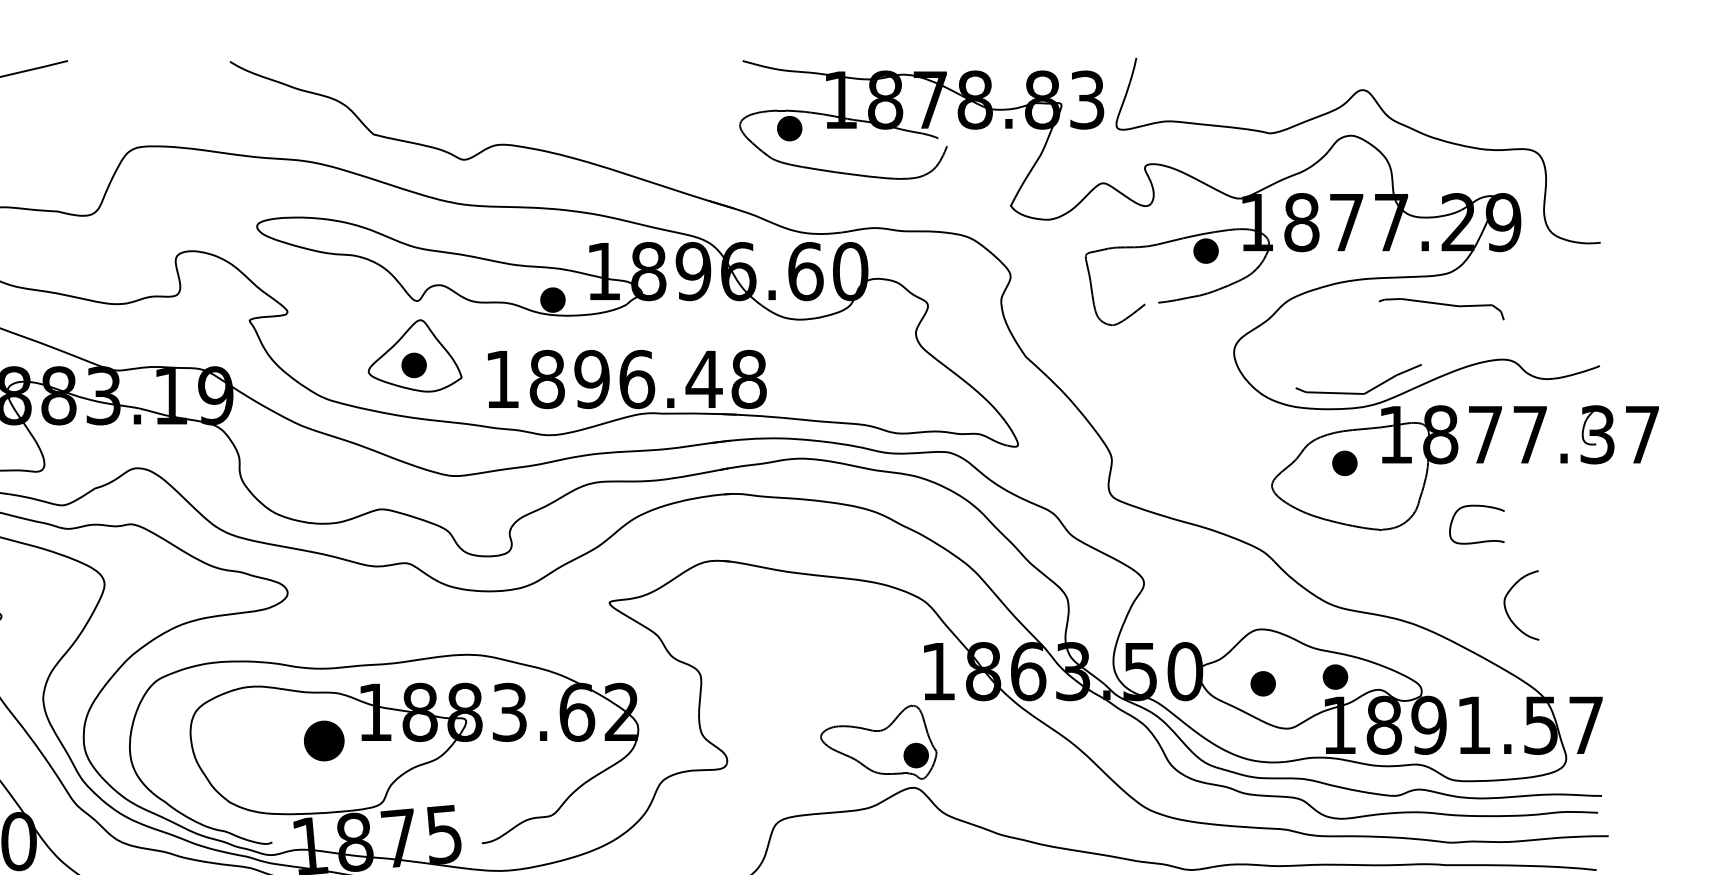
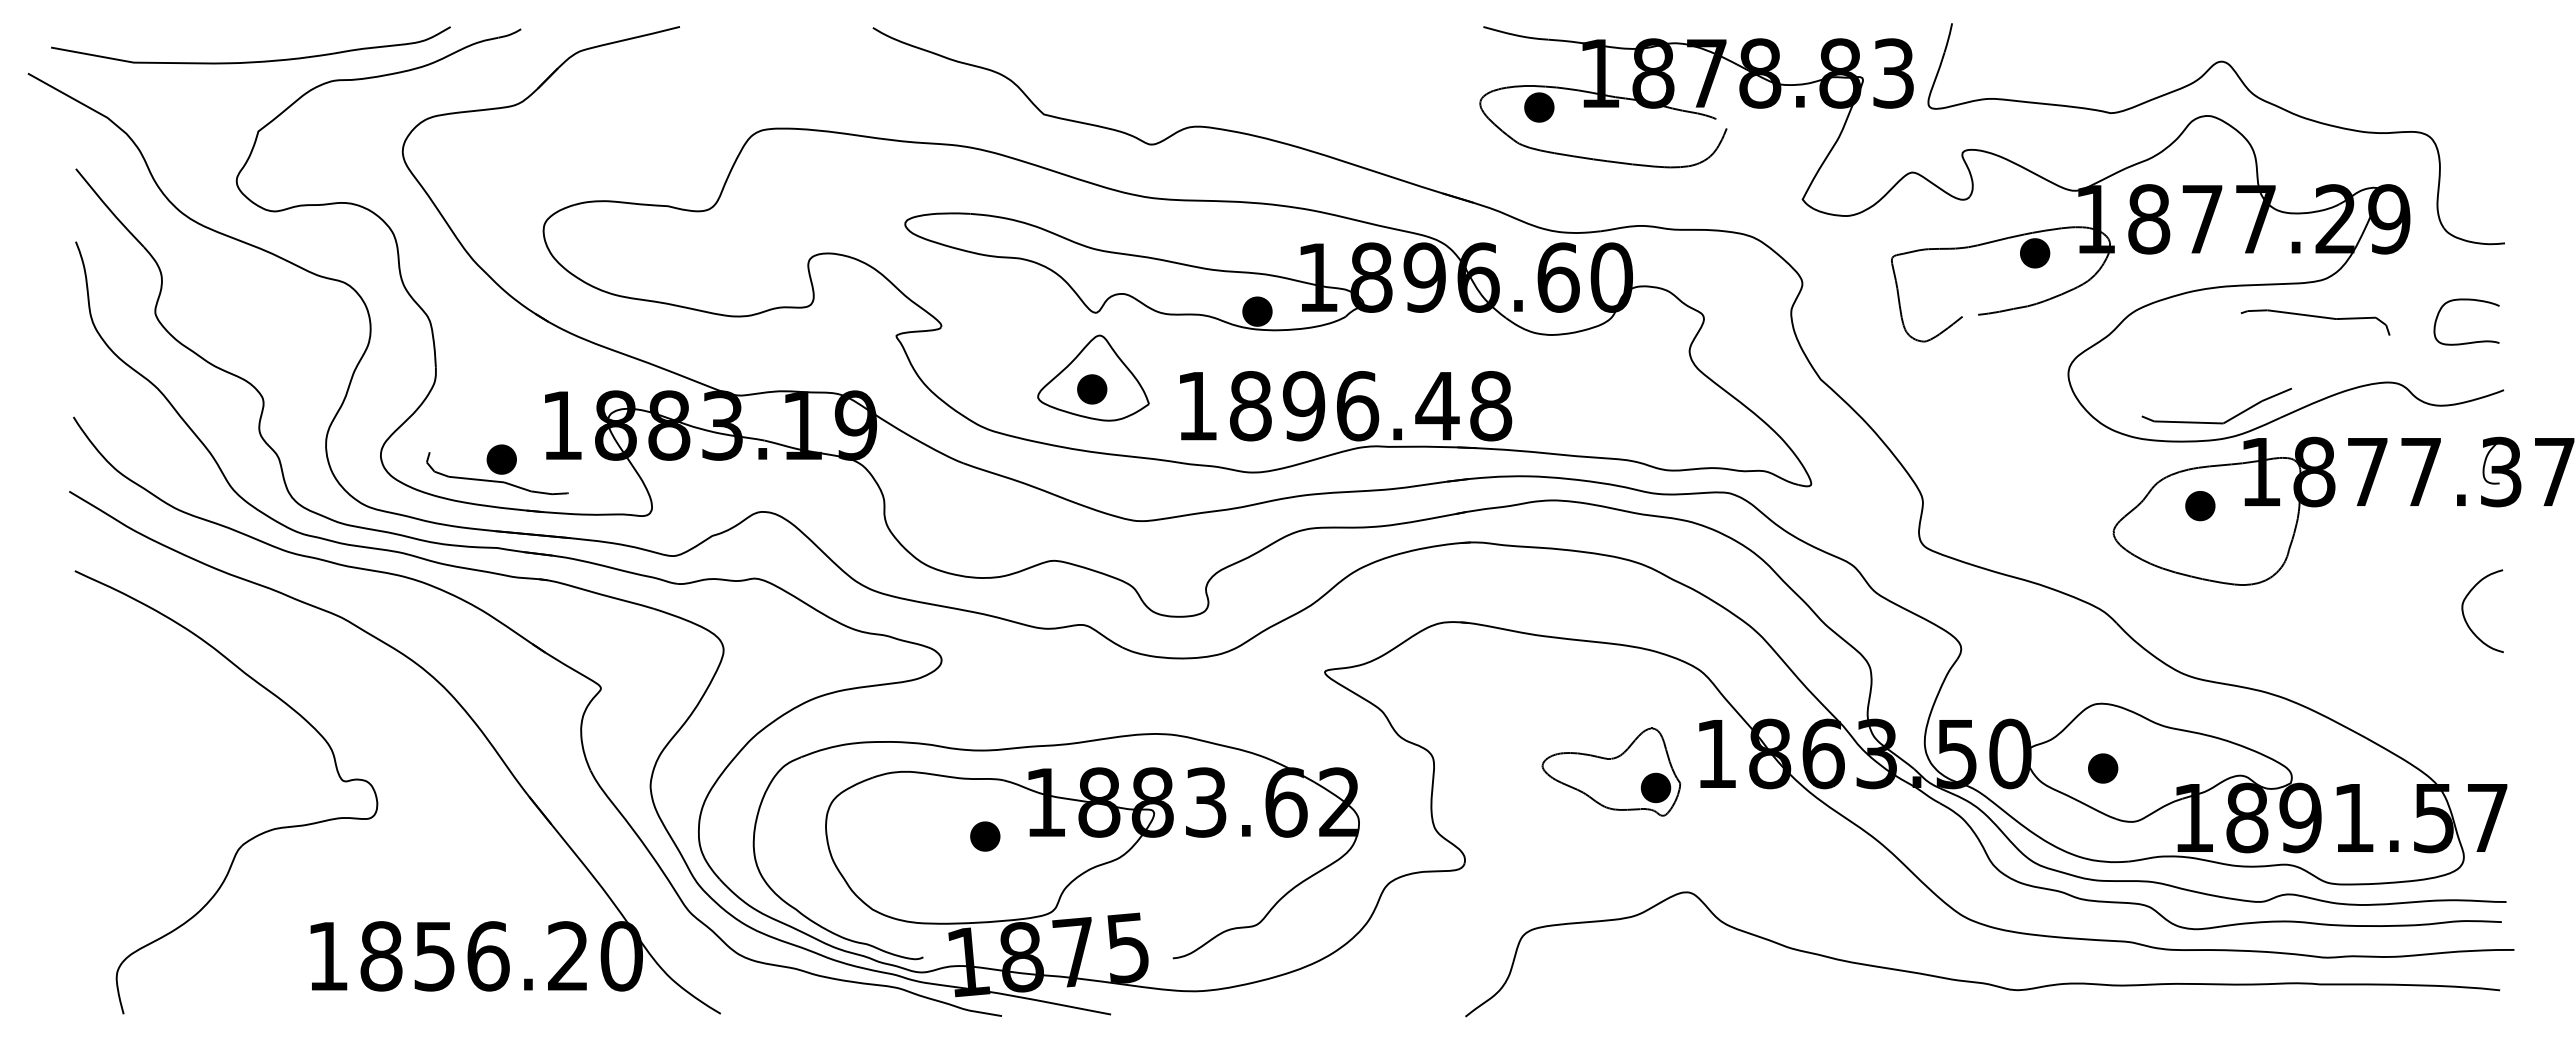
curve: (1481, 541) -> (2472, 341), moved
curve: (1507, 610) -> (2465, 617), moved
part: (1335, 677) -> (2189, 760), removed
part: (324, 740) -> (985, 836), size x0.62
part: (878, 741) -> (1611, 771), moved

